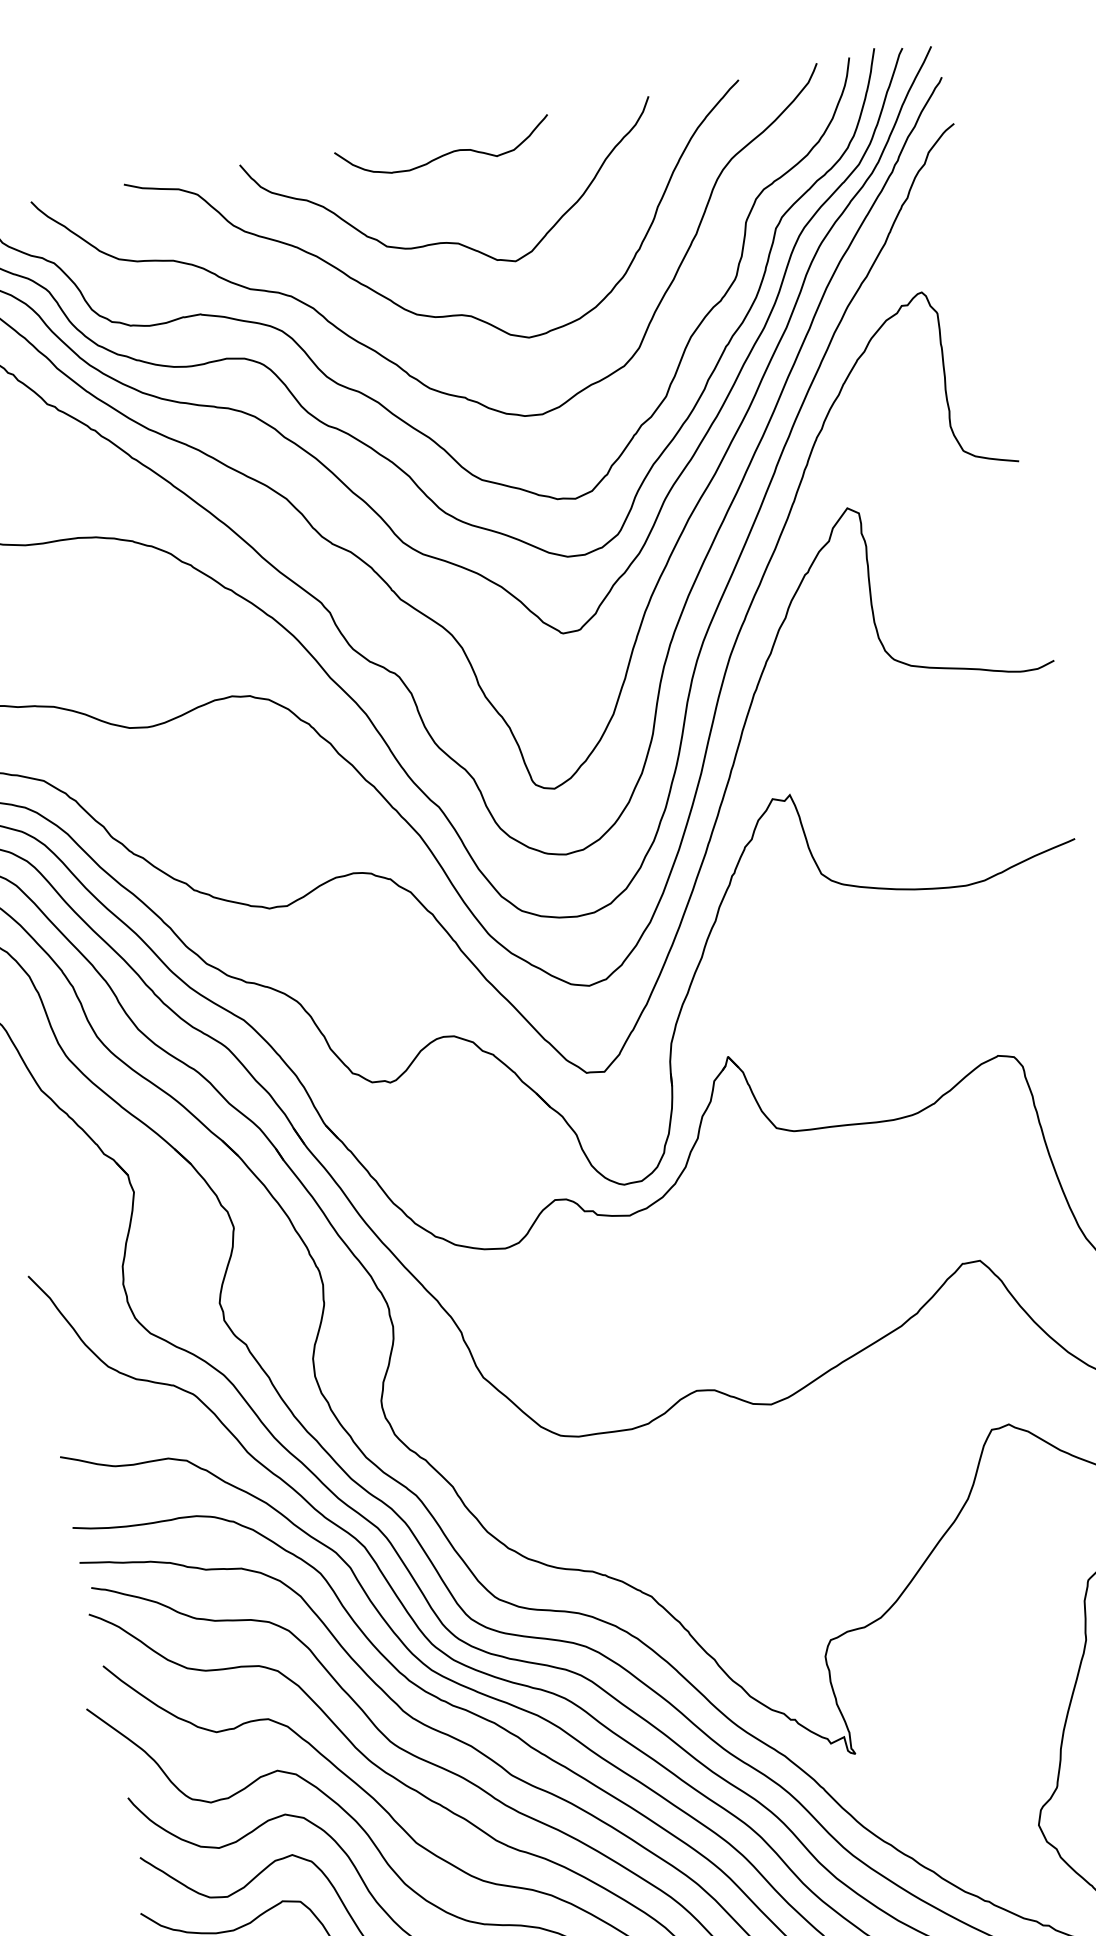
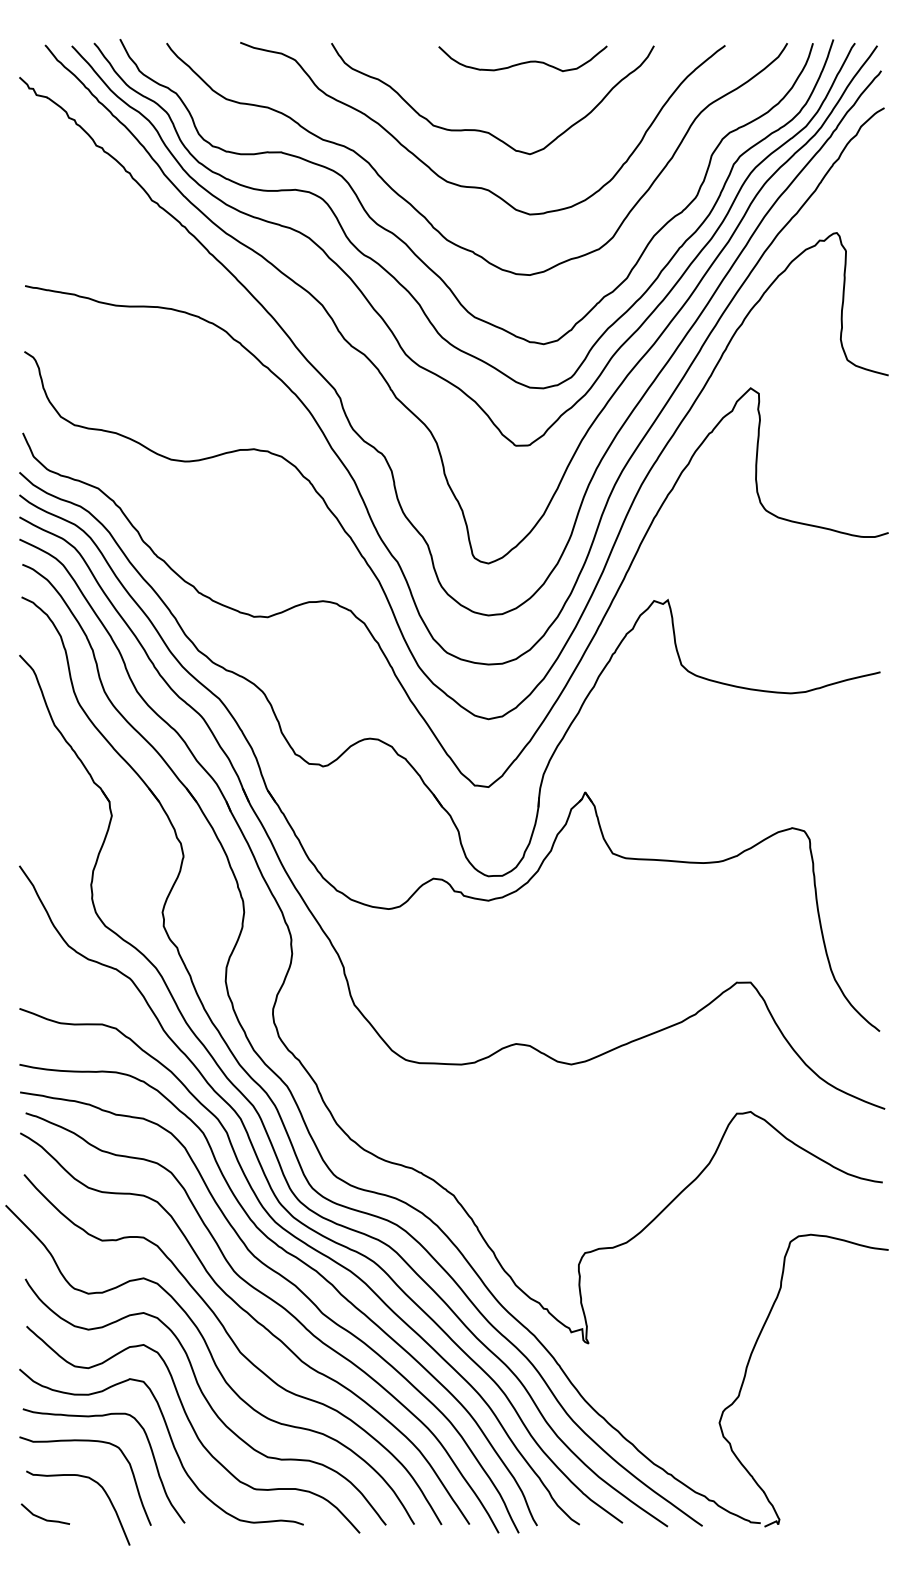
curve: (443, 154) -> (522, 62), moved

